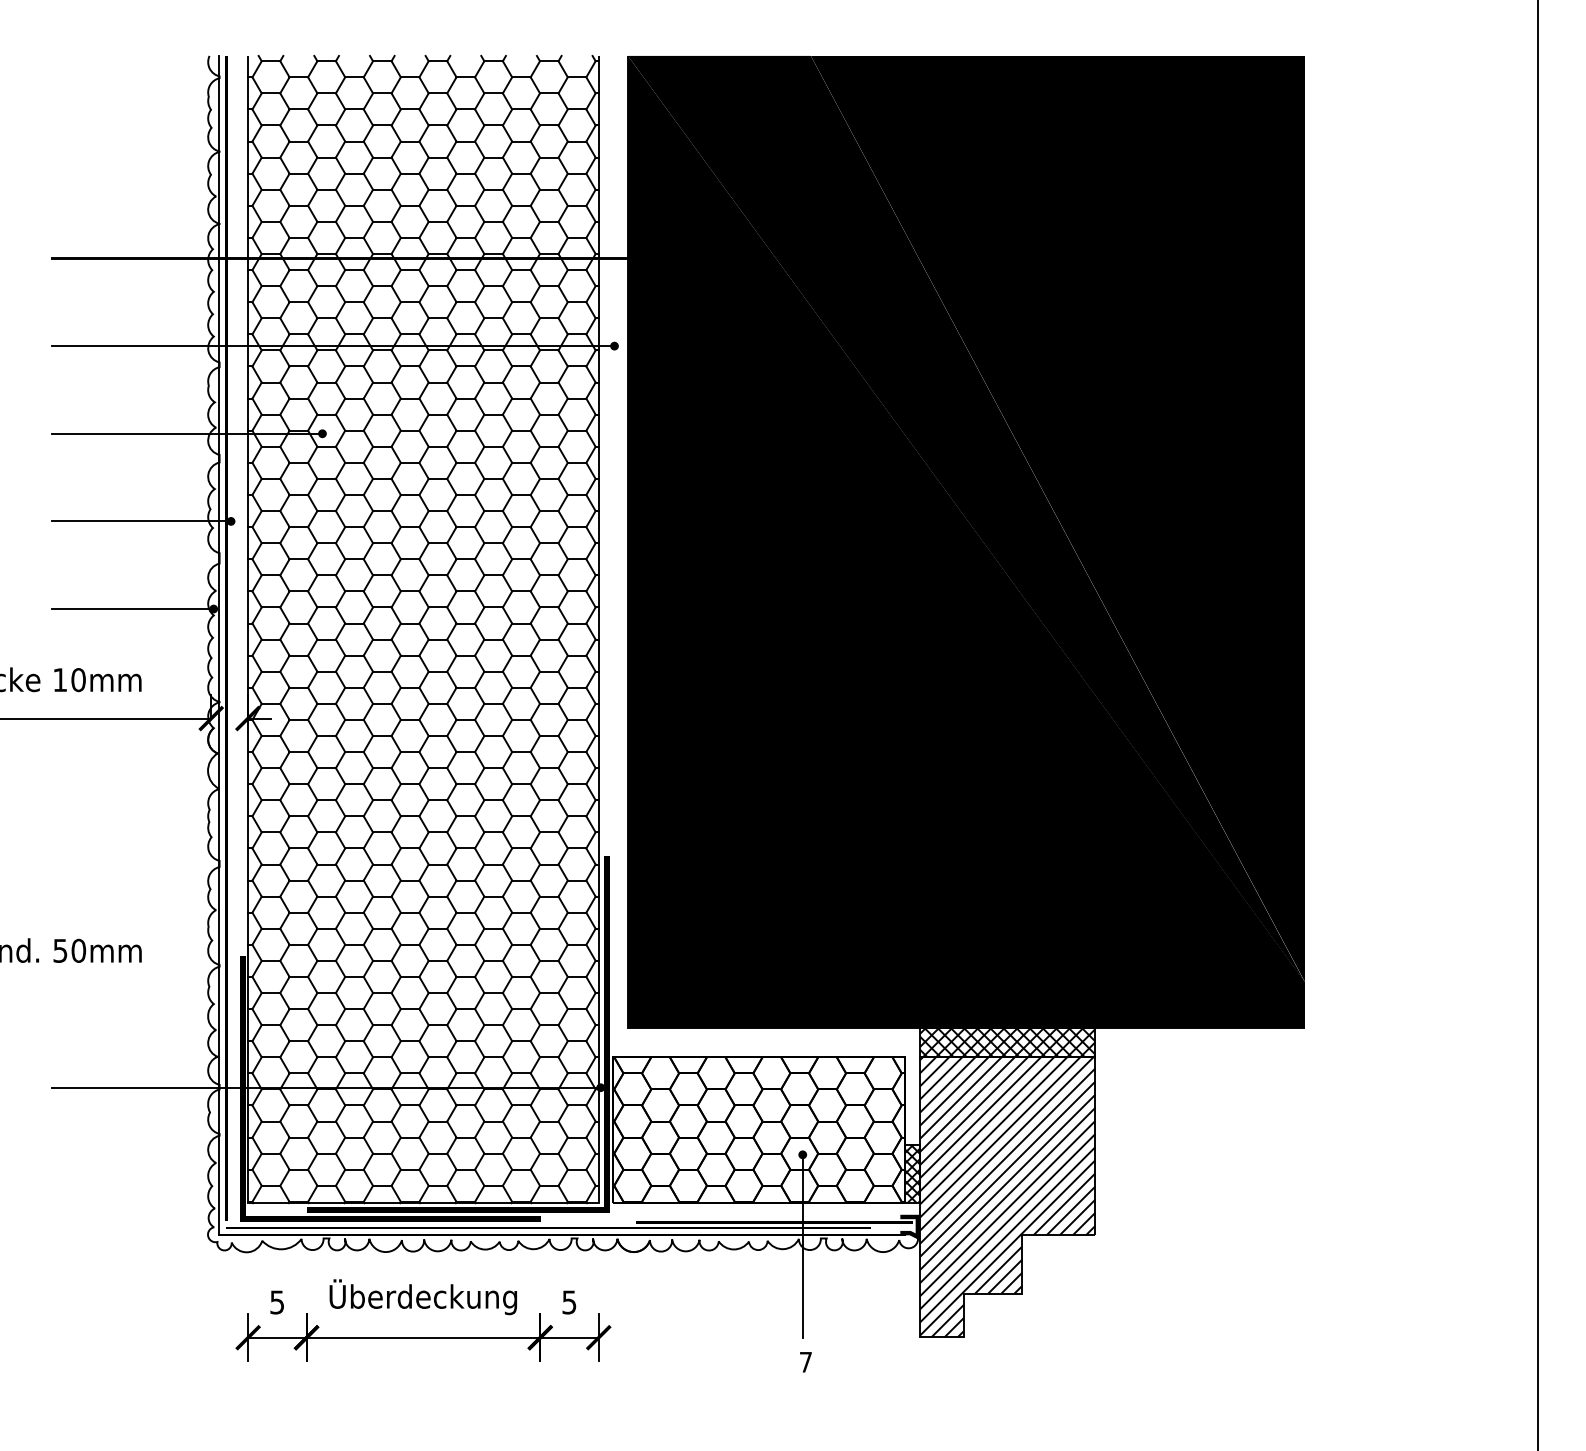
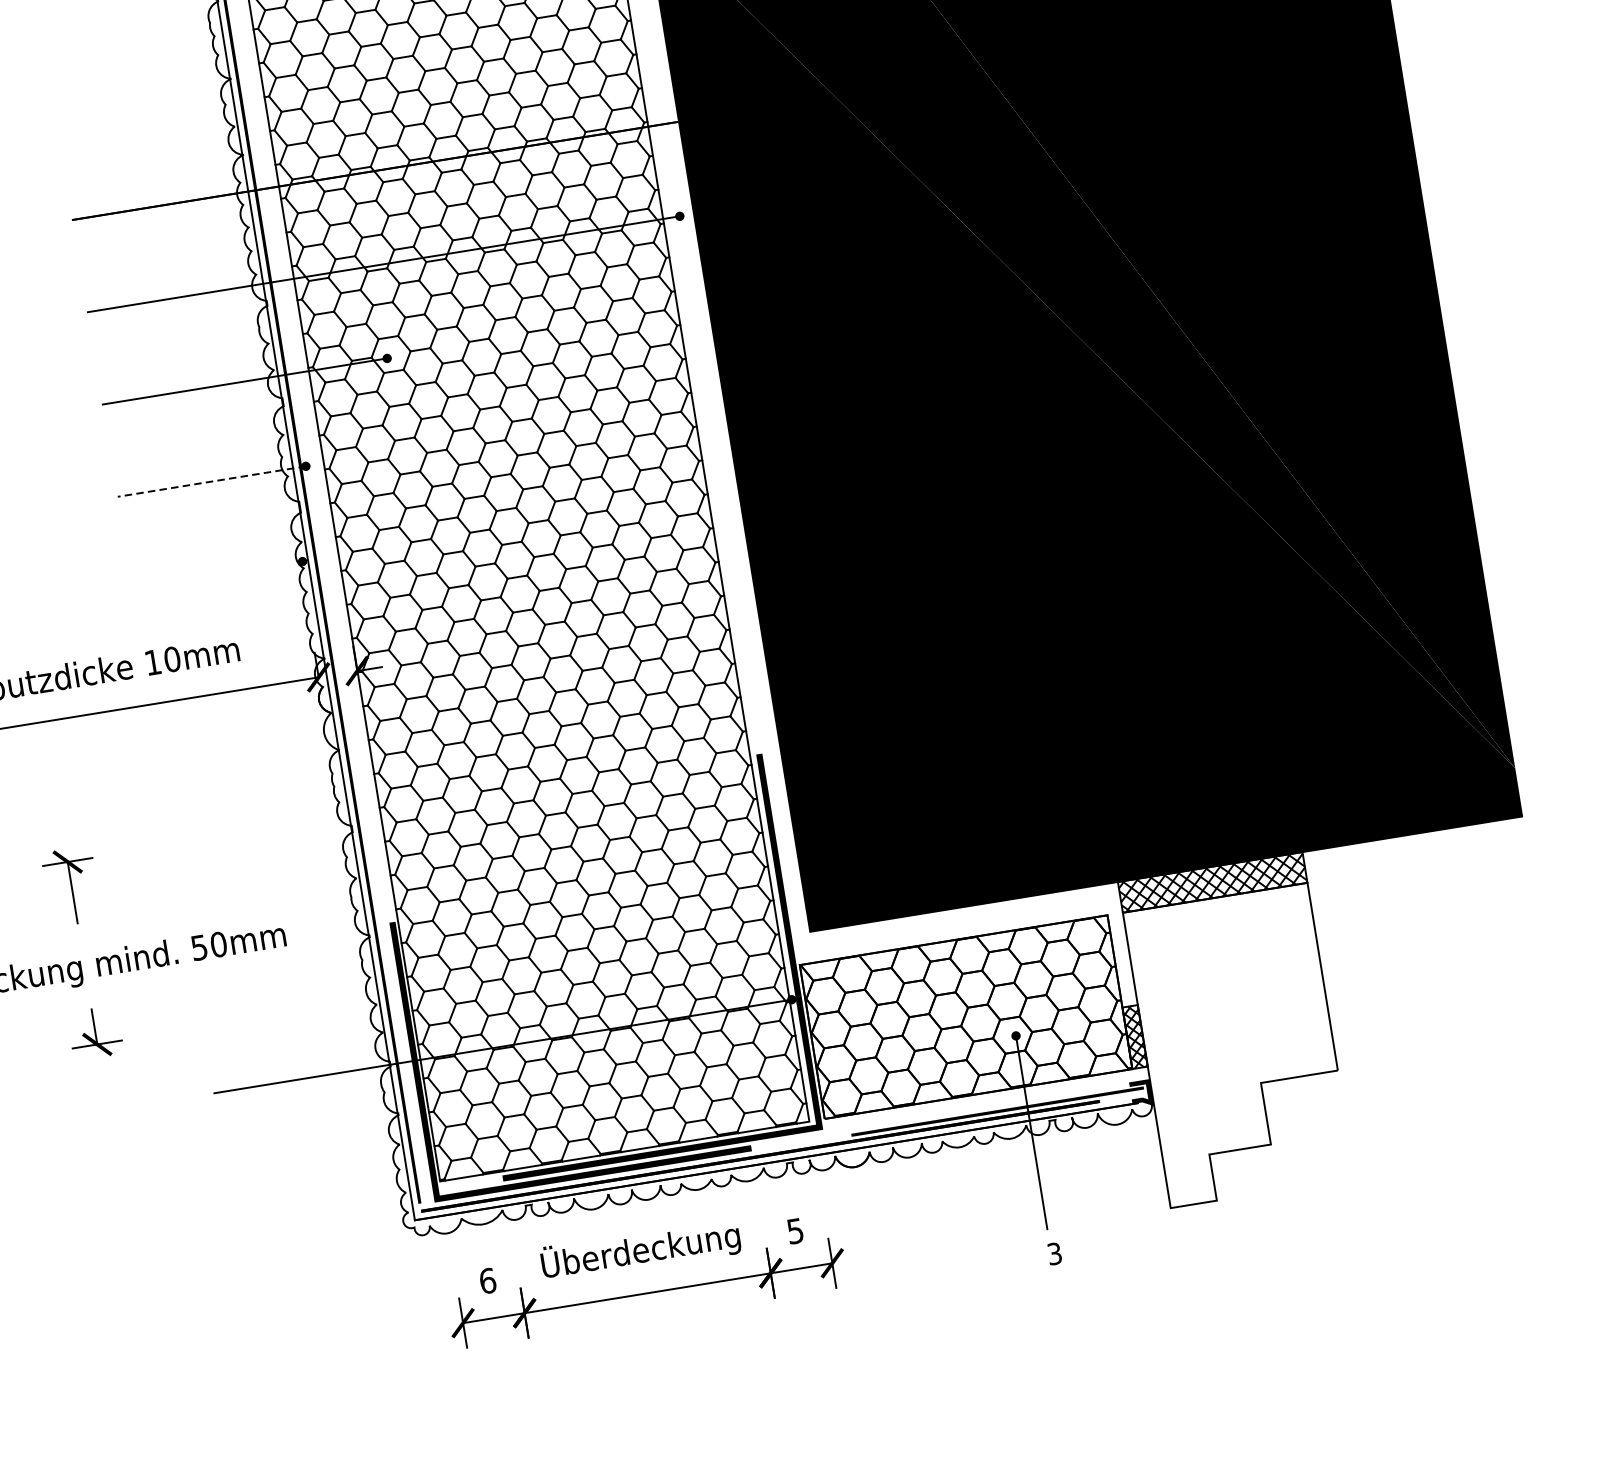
line: (141, 521) -> (211, 481), solid -> dashed
line: (132, 609) -> (217, 575), removed
hatch: (1007, 1196) -> (1238, 1044), removed
text: (277, 1302) -> (488, 1281), 5 -> 6
text: (805, 1361) -> (1054, 1253), 7 -> 3

